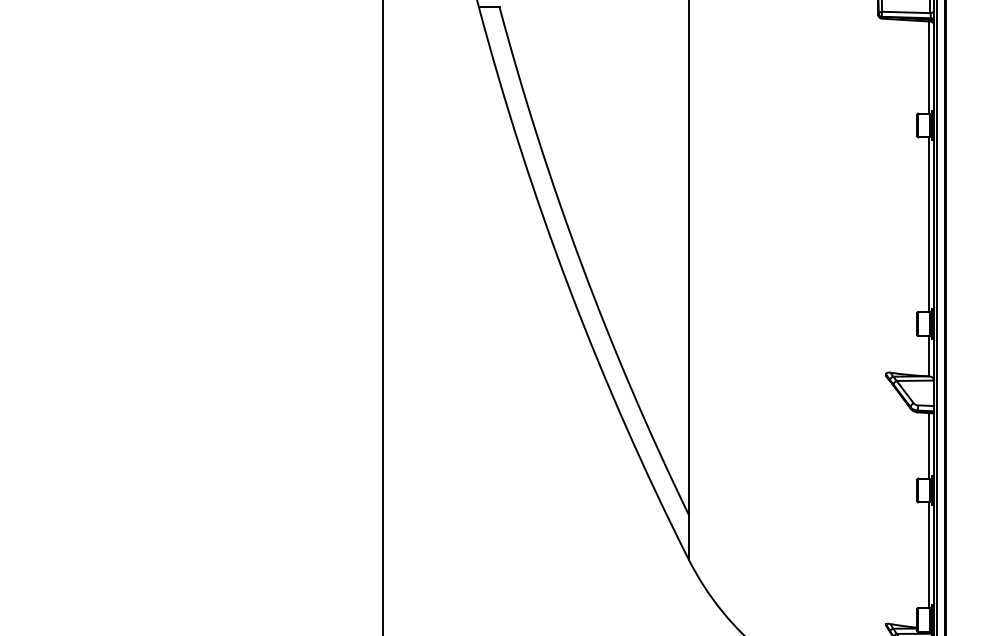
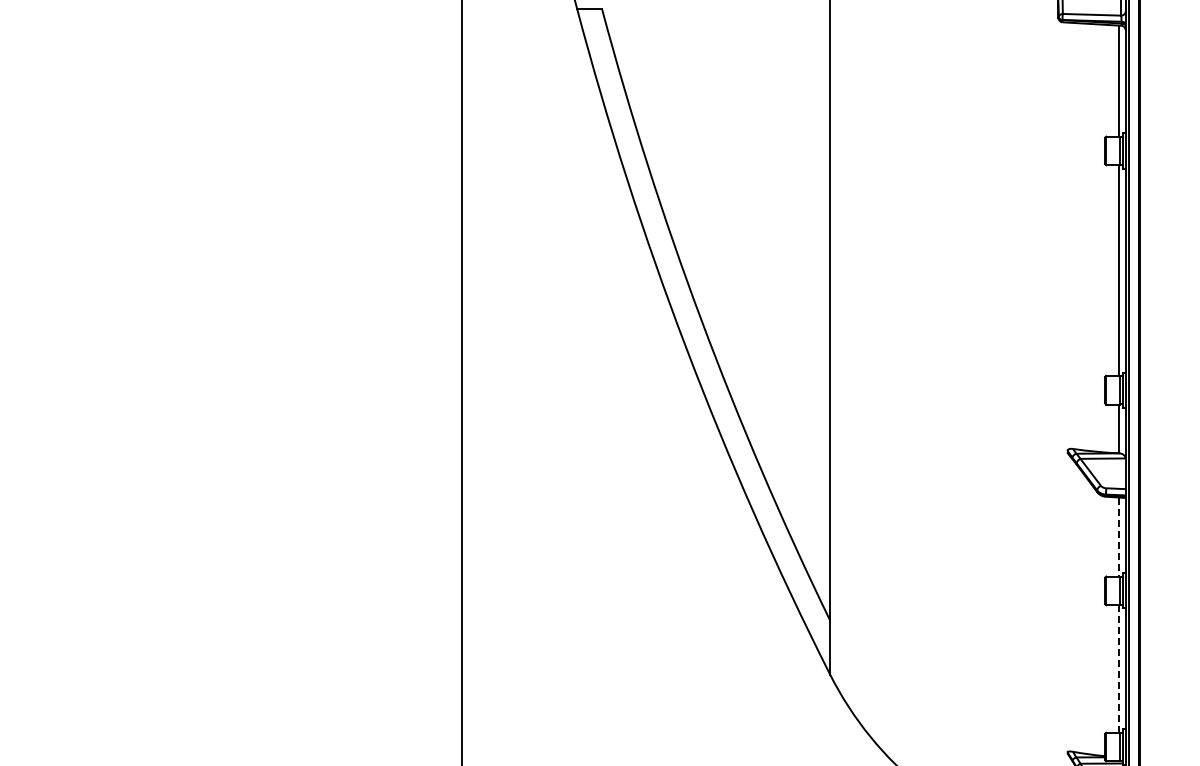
line: (929, 446) -> (1119, 537), solid -> dashed
line: (929, 554) -> (1119, 668), solid -> dashed

